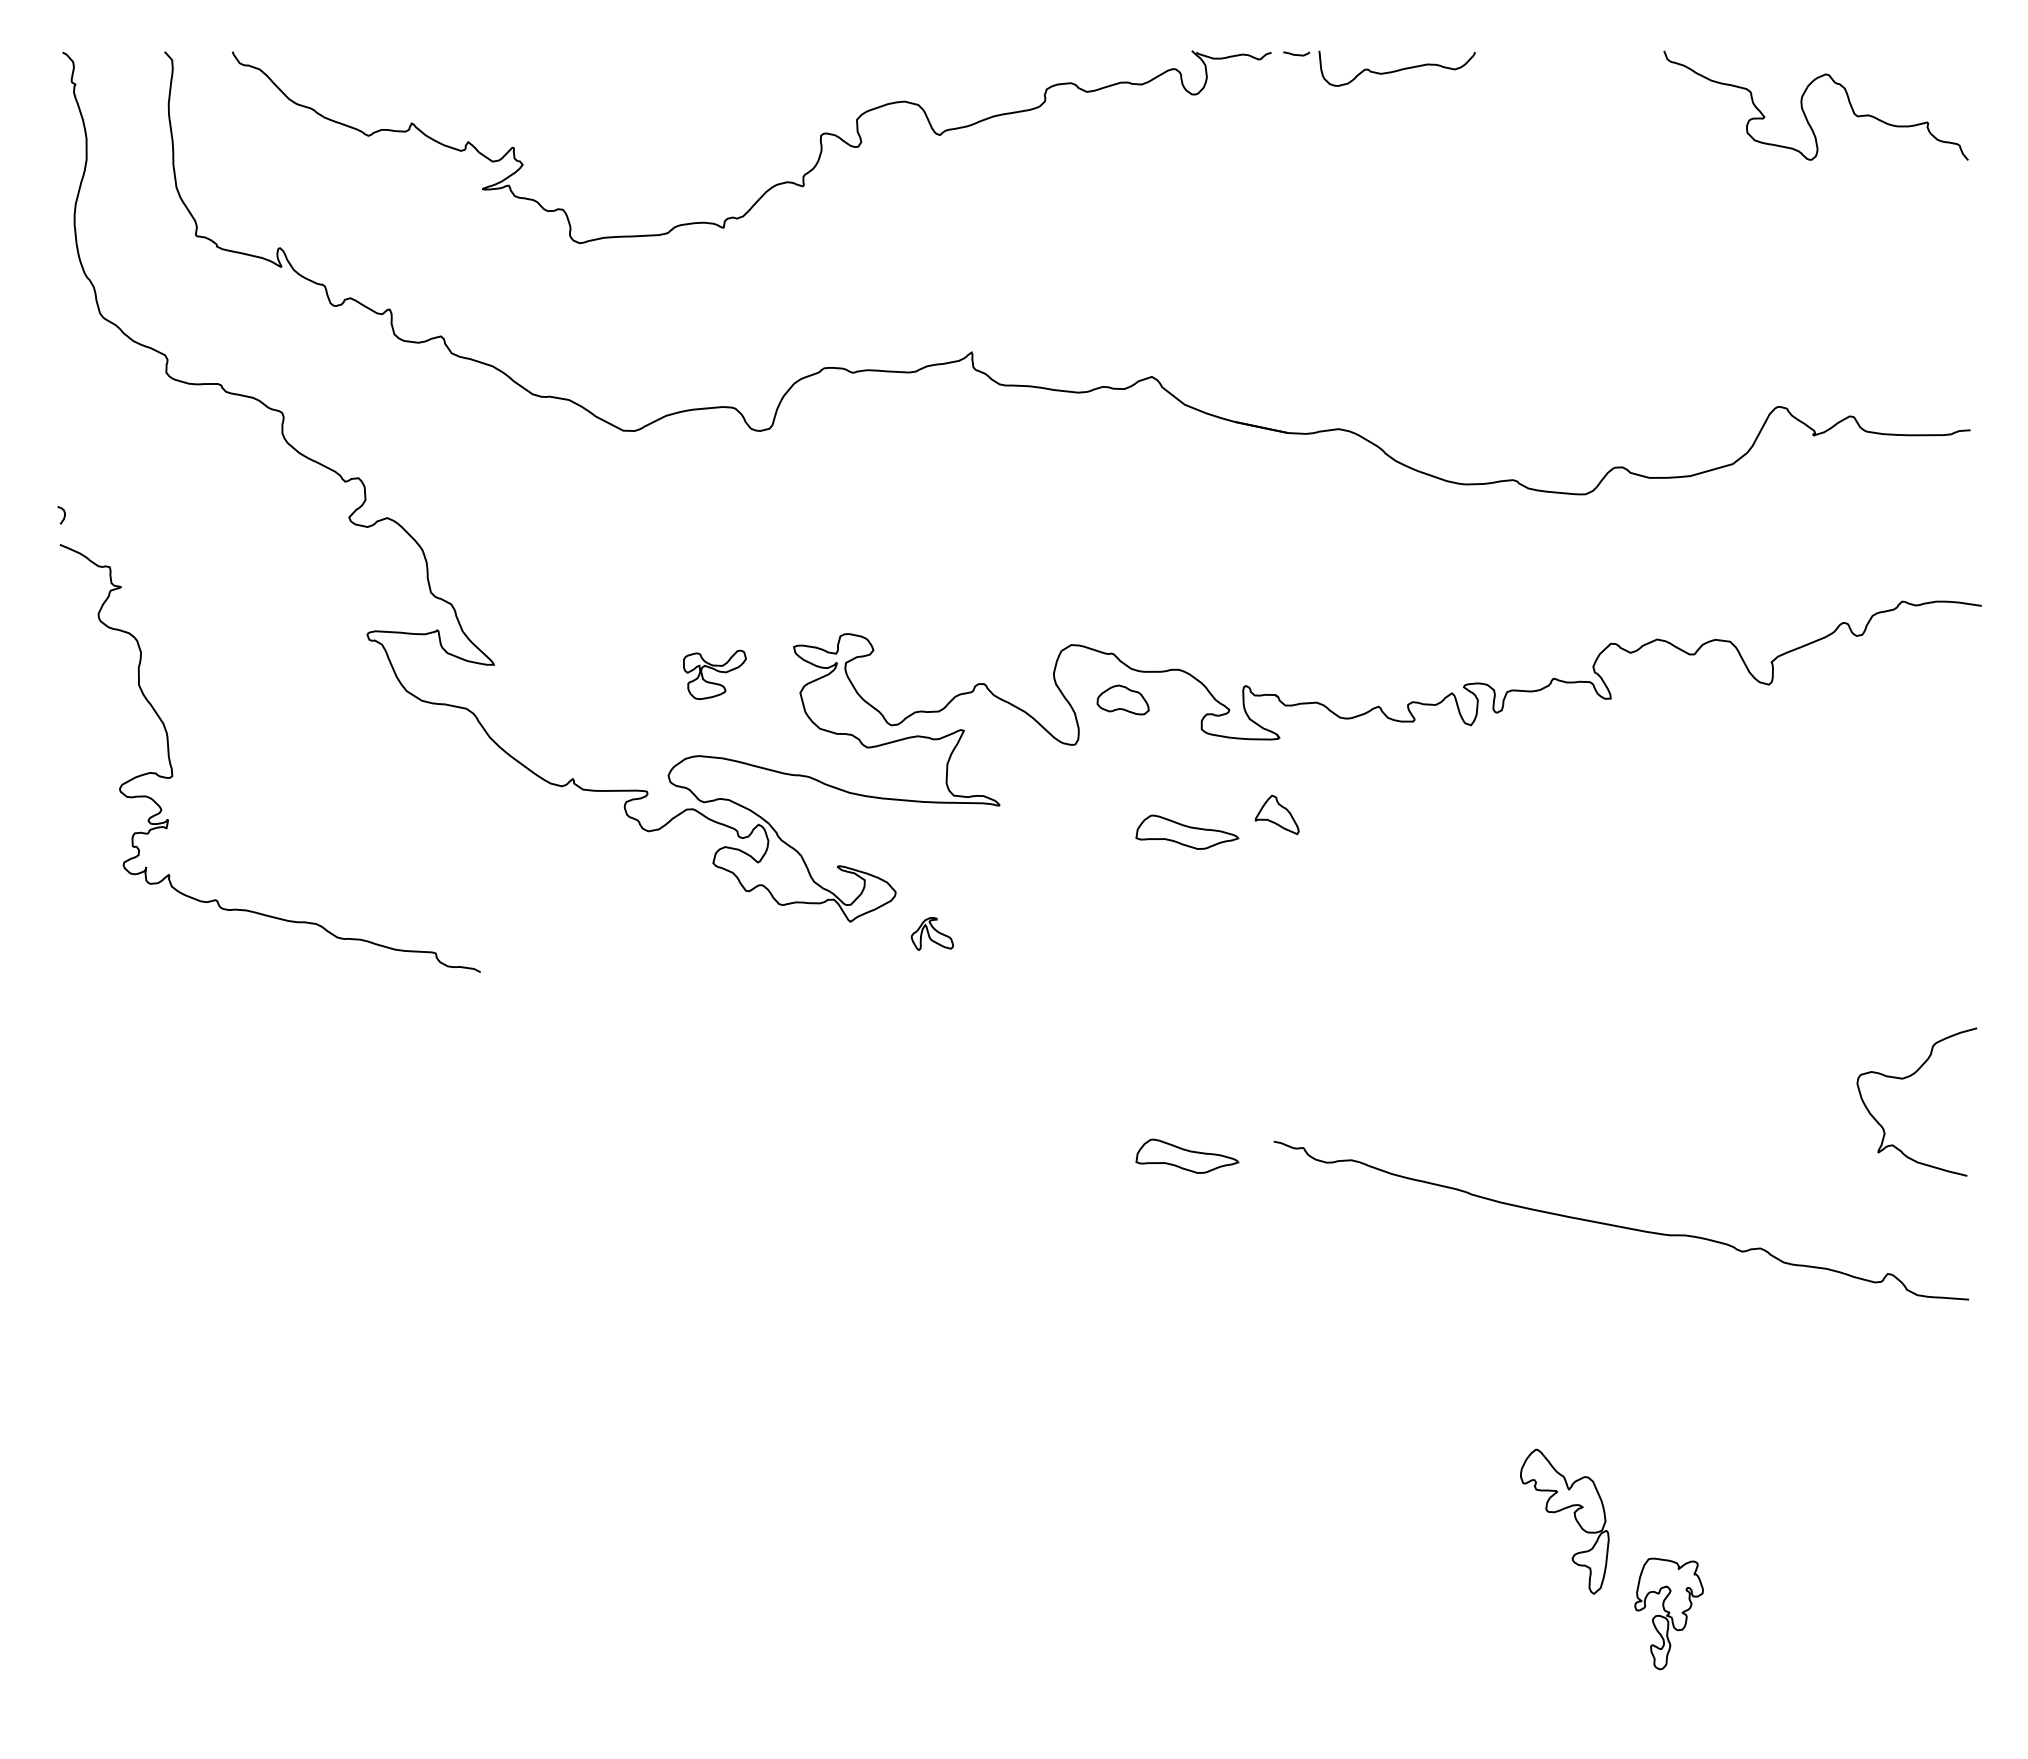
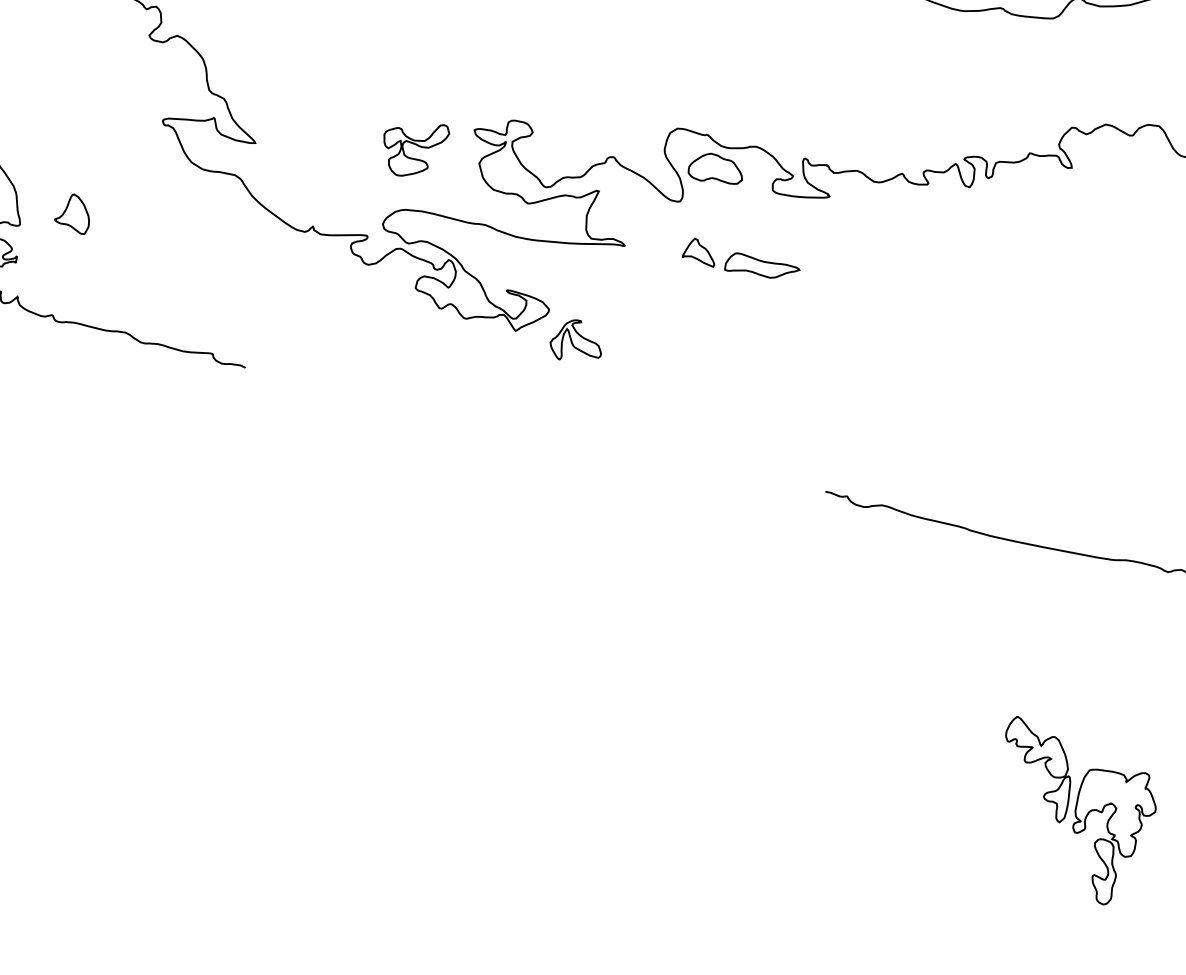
part: (714, 674) -> (416, 150), size x1.43
part: (1122, 699) -> (714, 168), size x1.43
part: (243, 762) -> (72, 214), added
part: (1276, 814) -> (698, 252), moved
part: (932, 933) -> (575, 339), size x1.67
part: (1187, 1155) -> (762, 501), removed
part: (1668, 1613) -> (1114, 836), size x1.67

